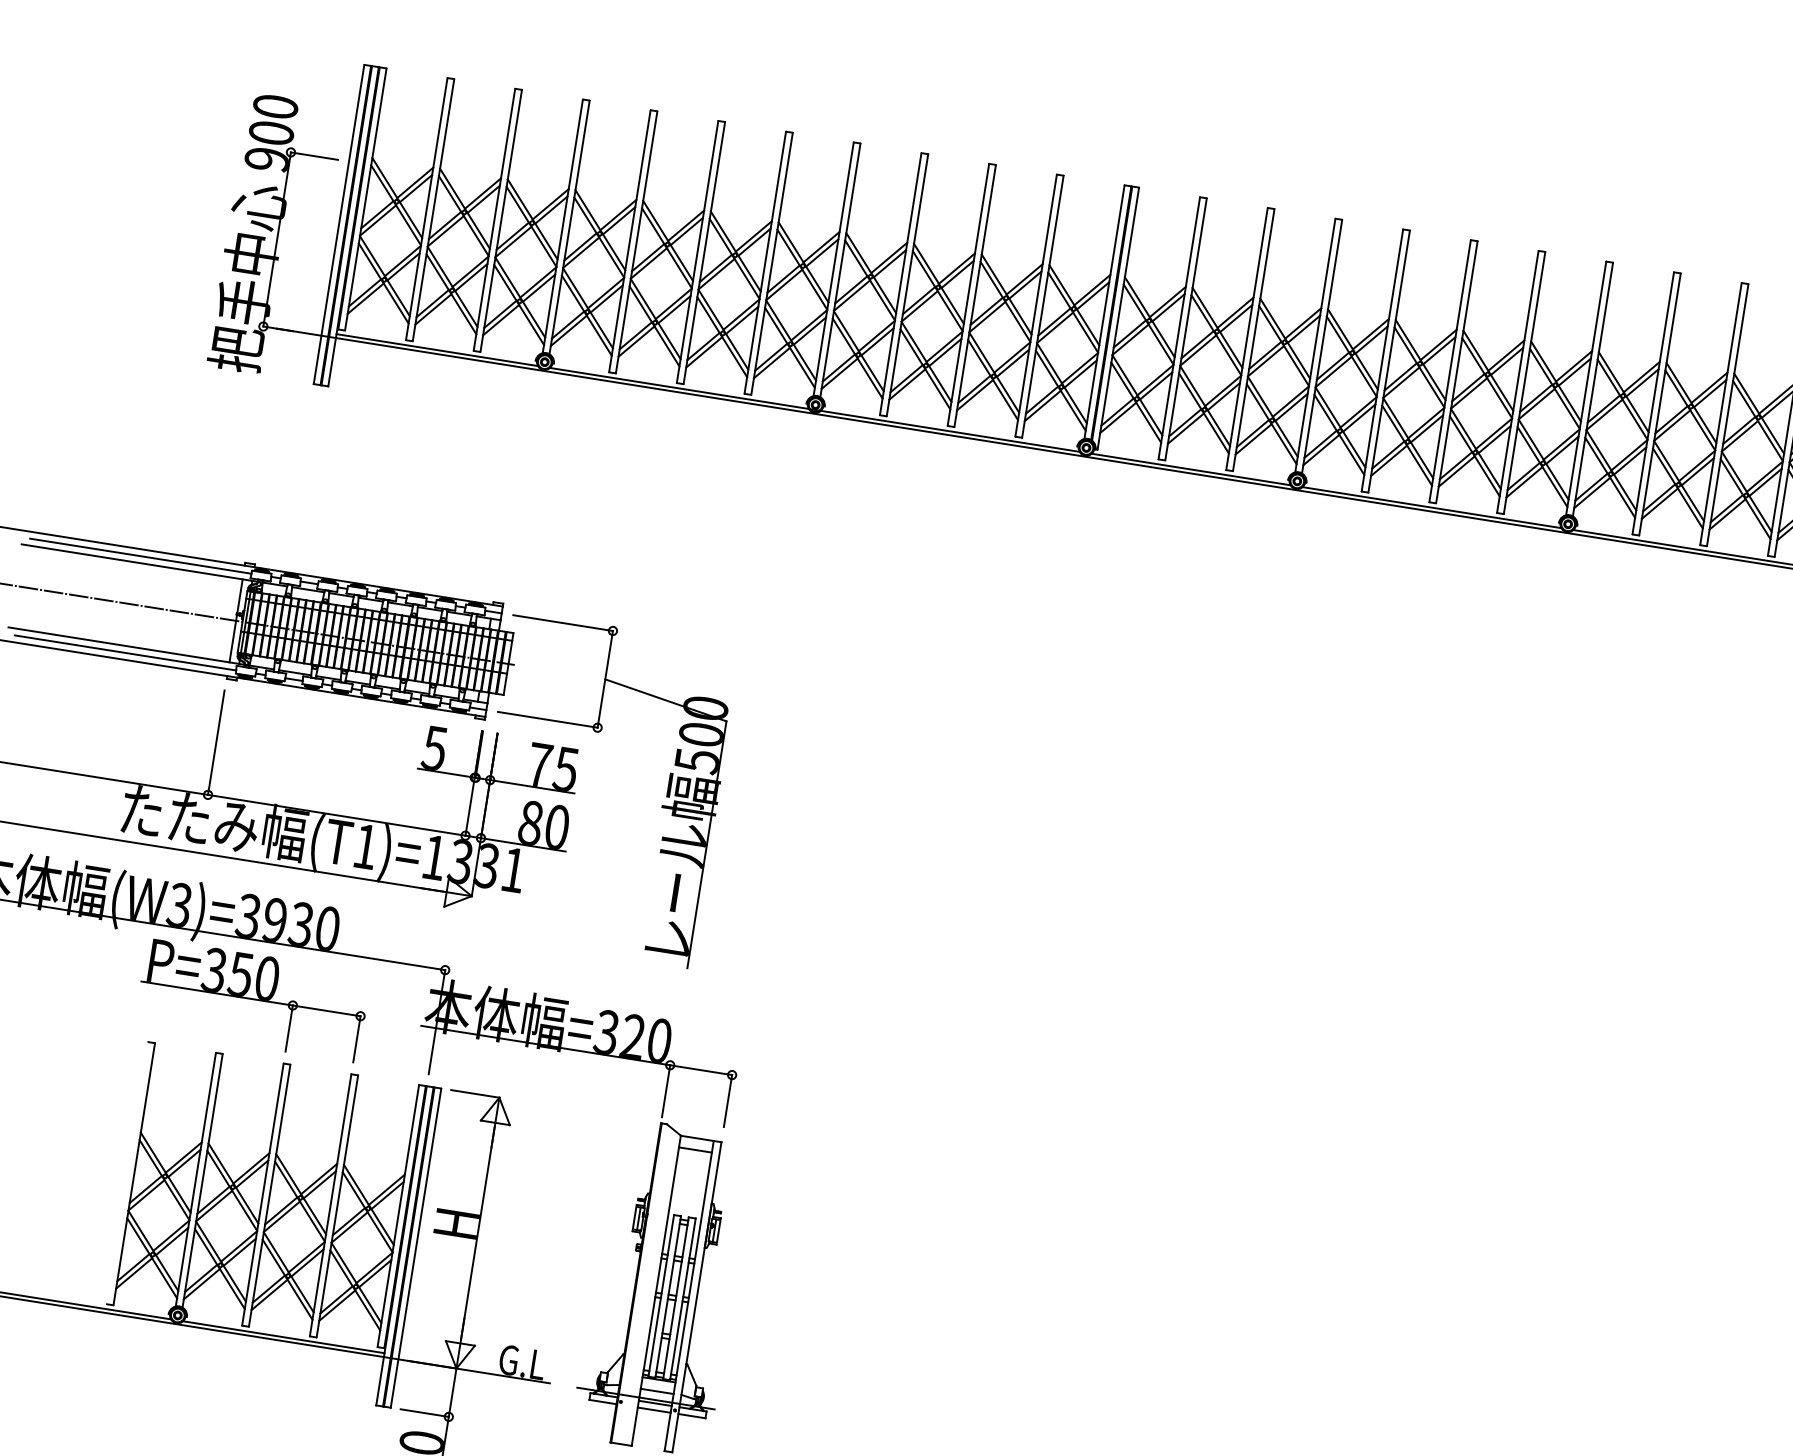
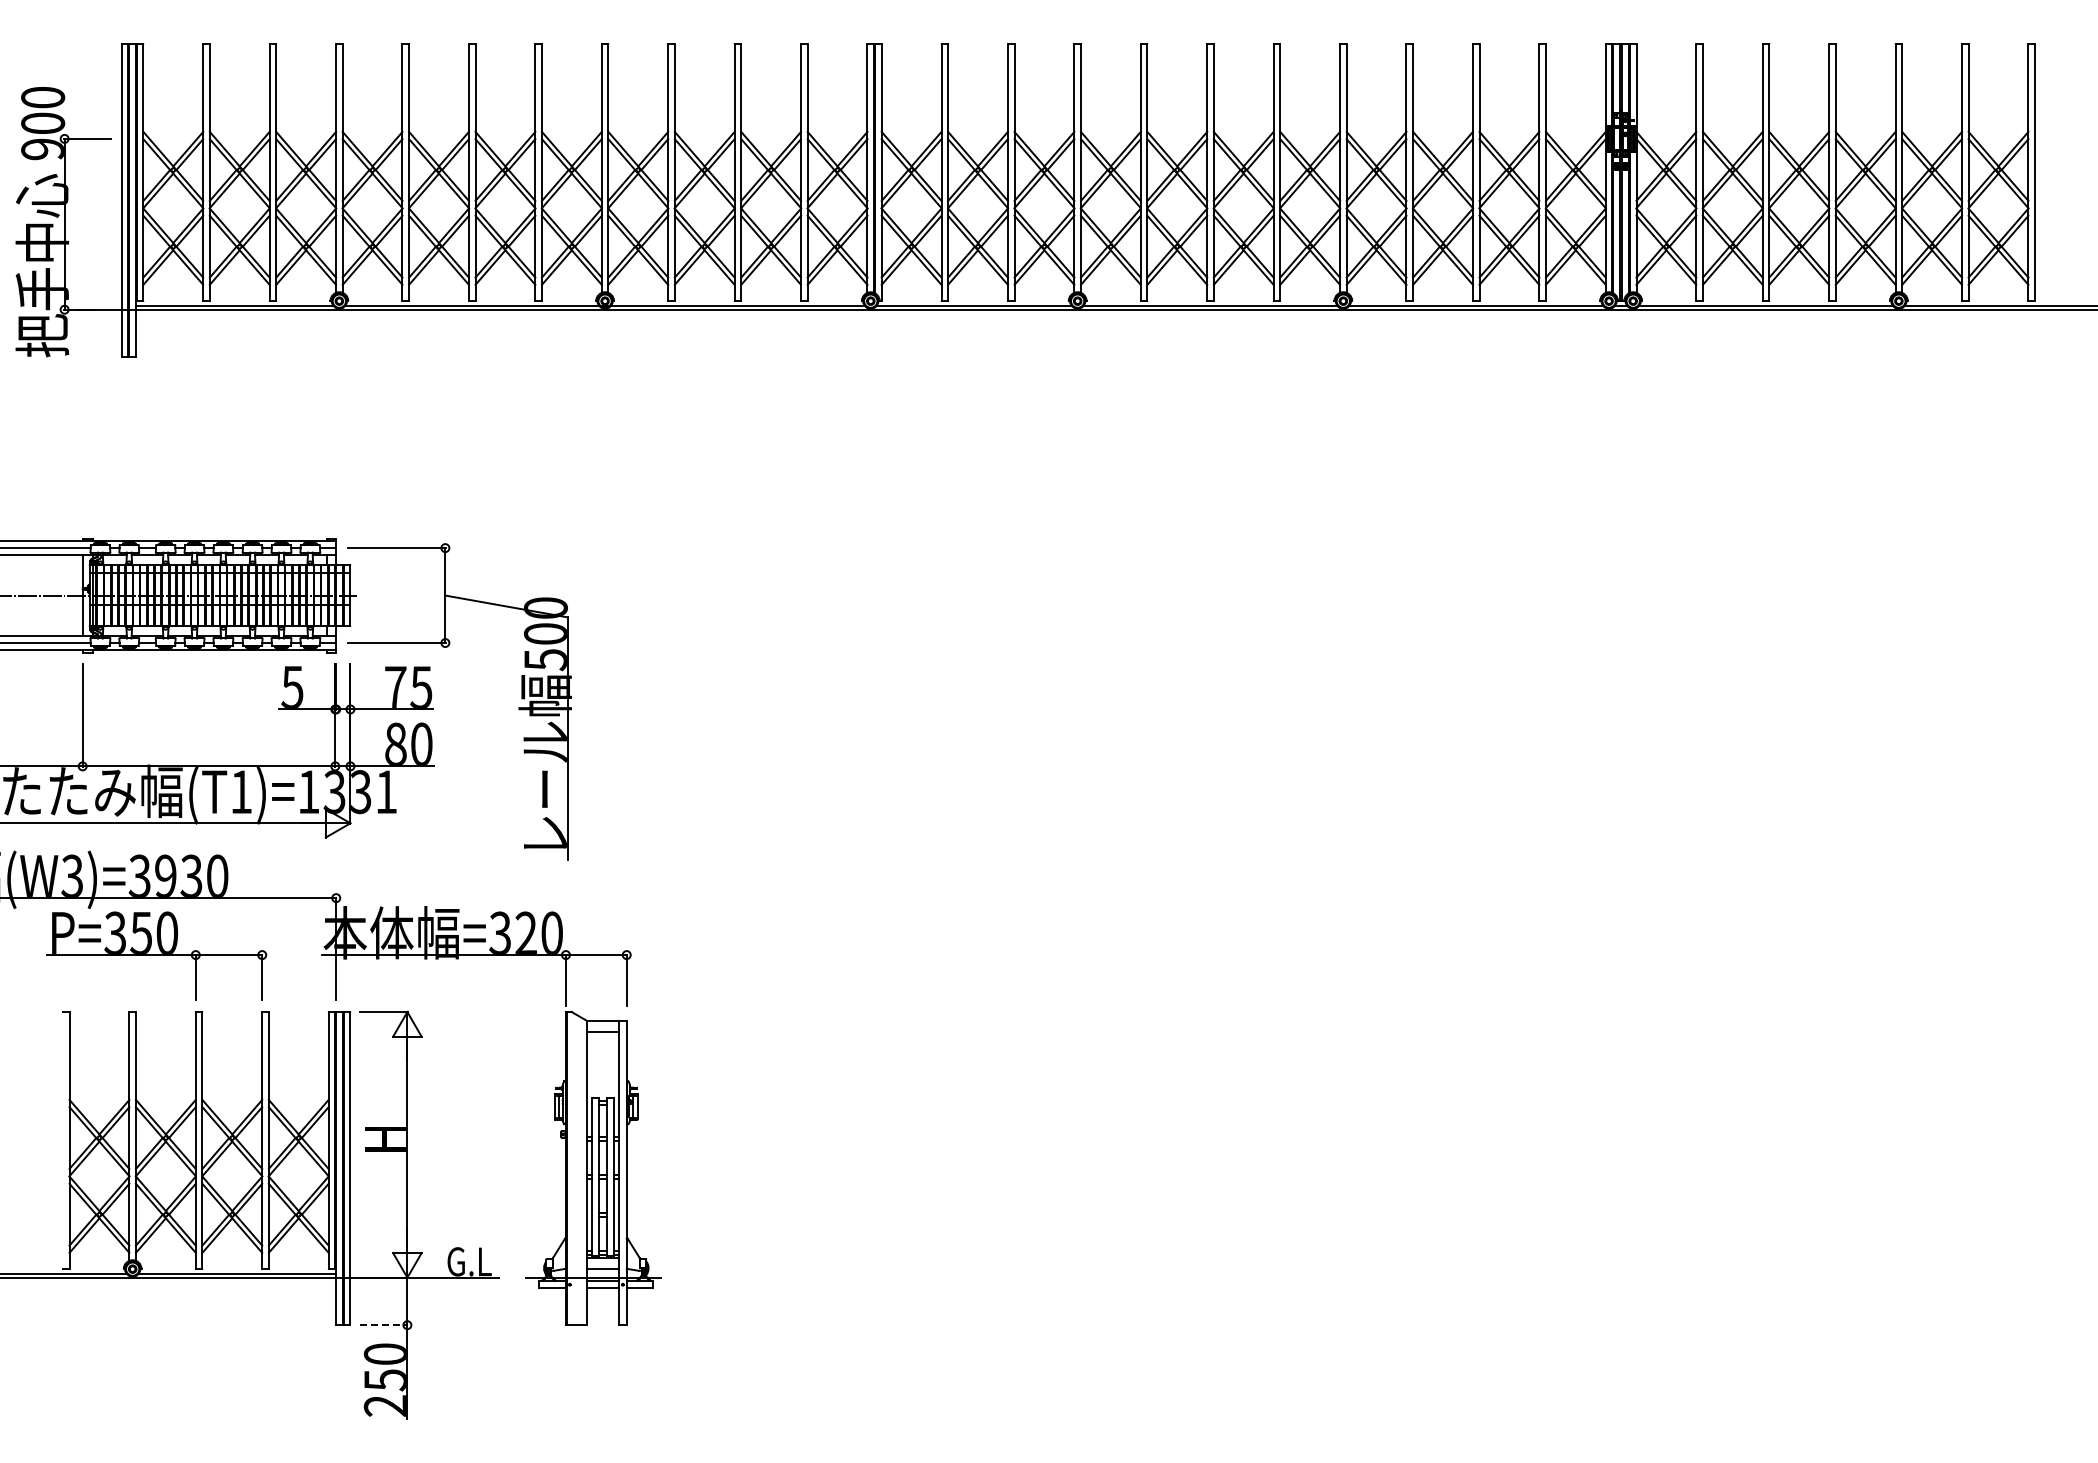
line: (424, 1413) -> (383, 1325), solid -> dashed

